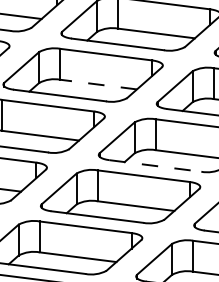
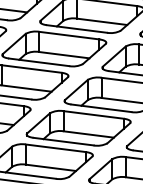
line: (97, 85) -> (63, 55), dashed -> solid
line: (155, 166) -> (101, 108), dashed -> solid

